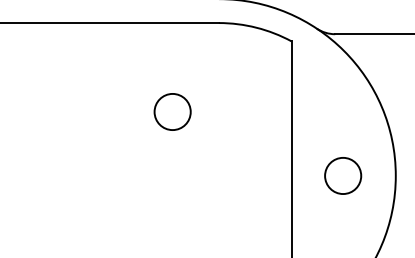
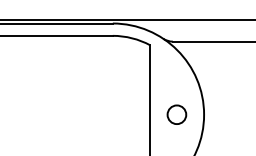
circle: (171, 111) -> (88, 81), removed

